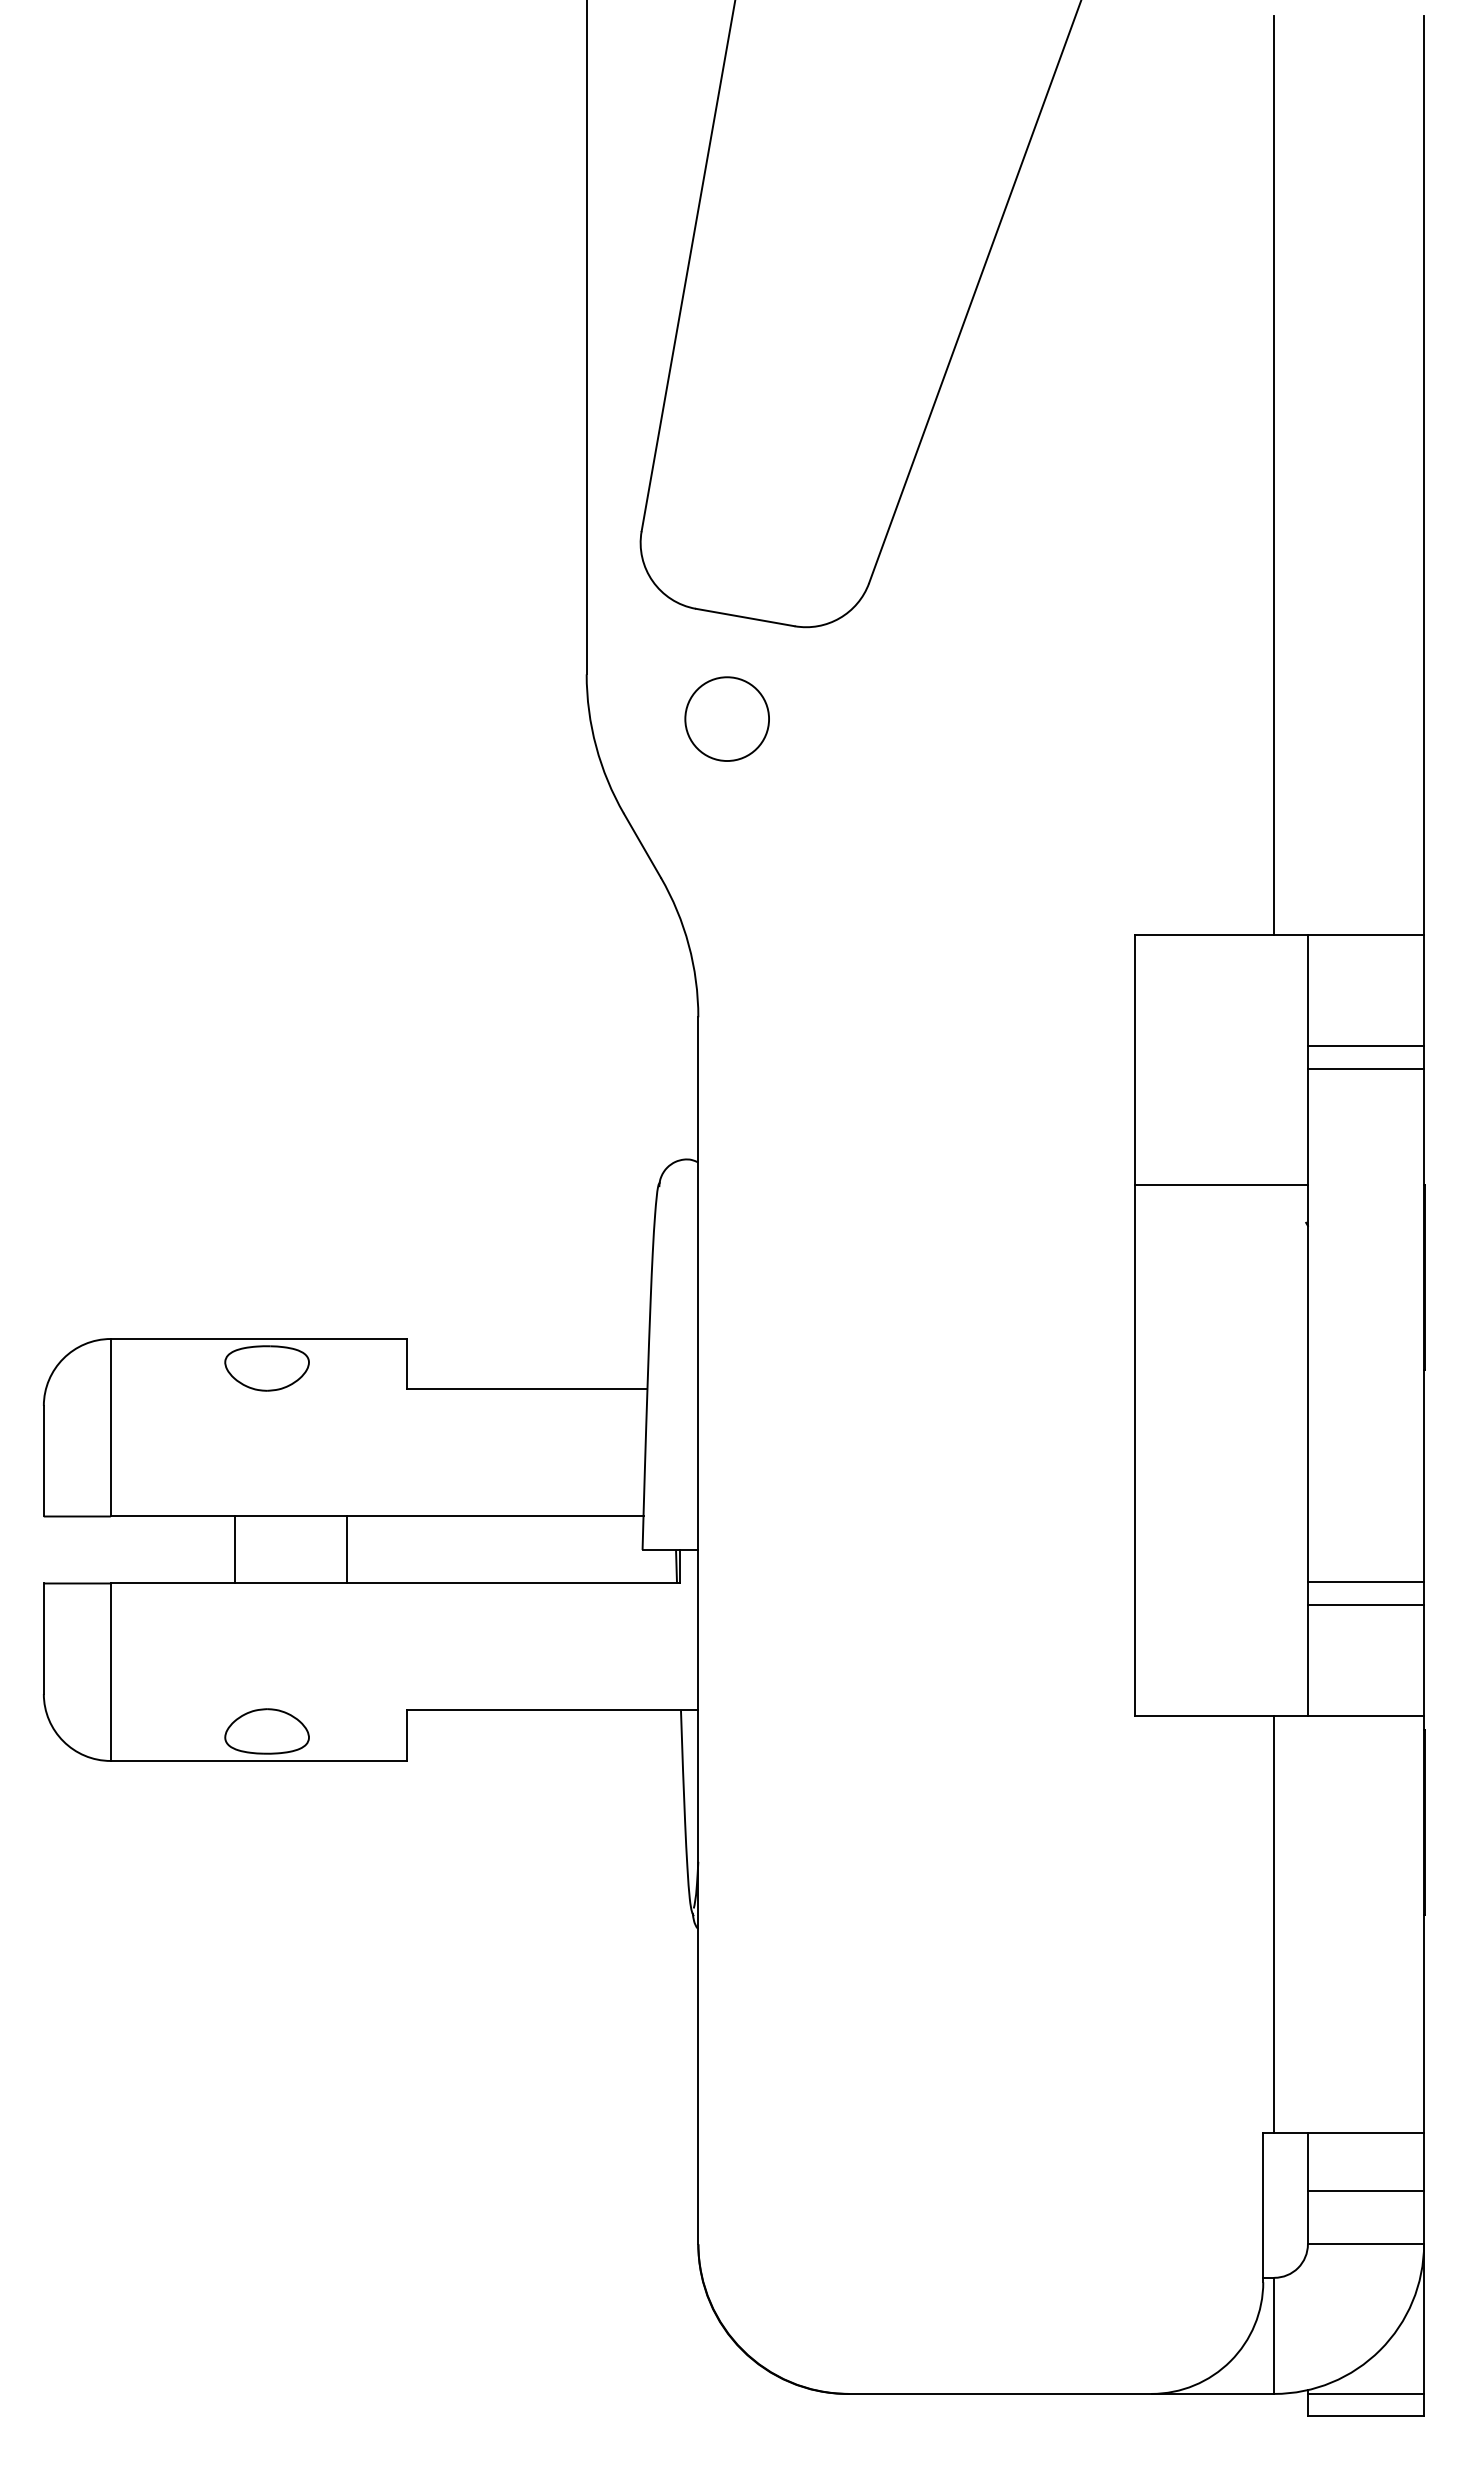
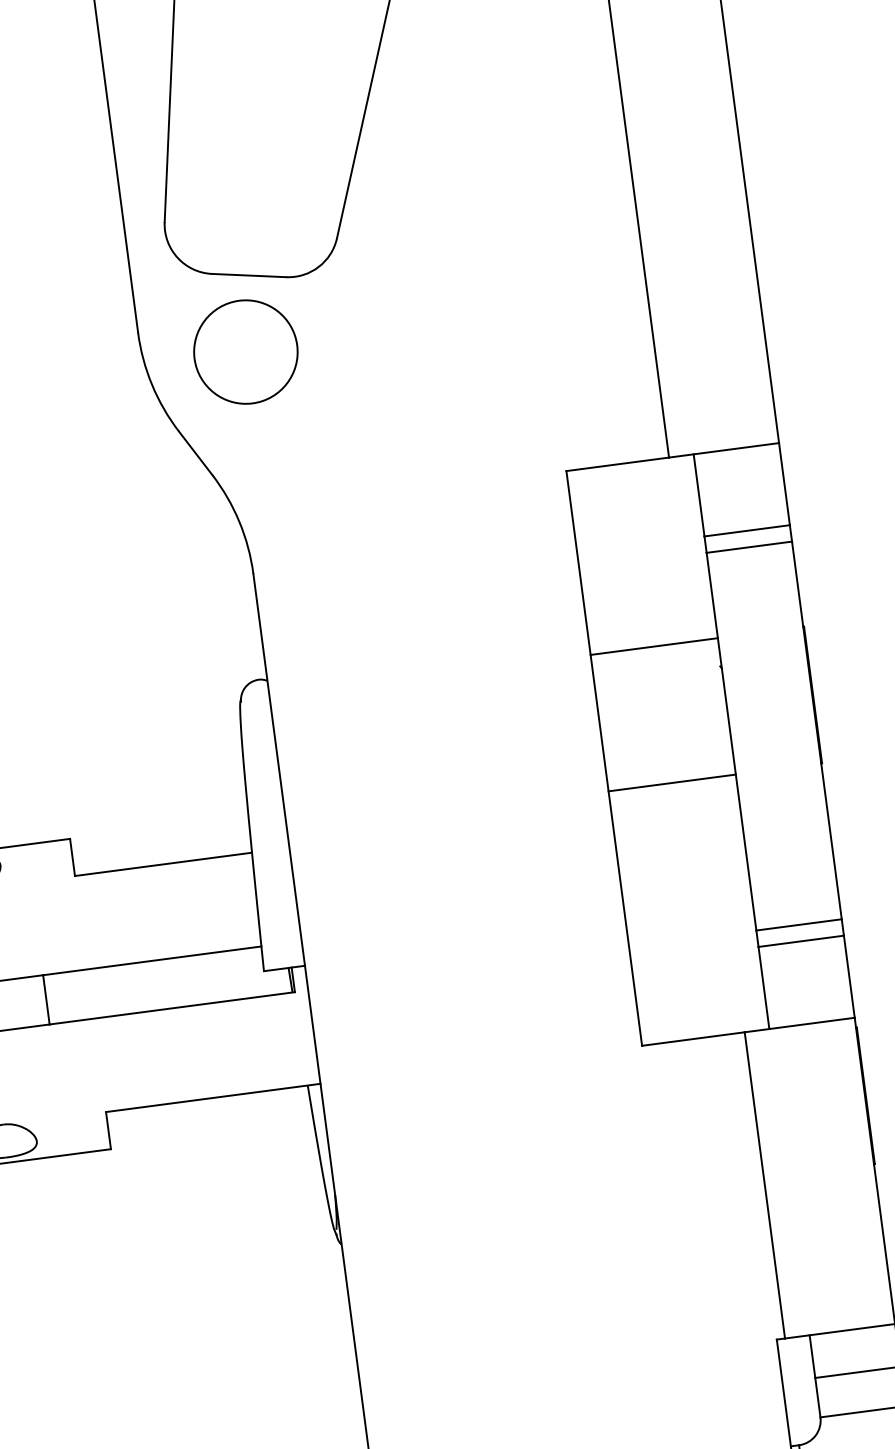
circle: (726, 718) -> (245, 351), size x1.67
line: (1220, 1370) -> (671, 783), added

